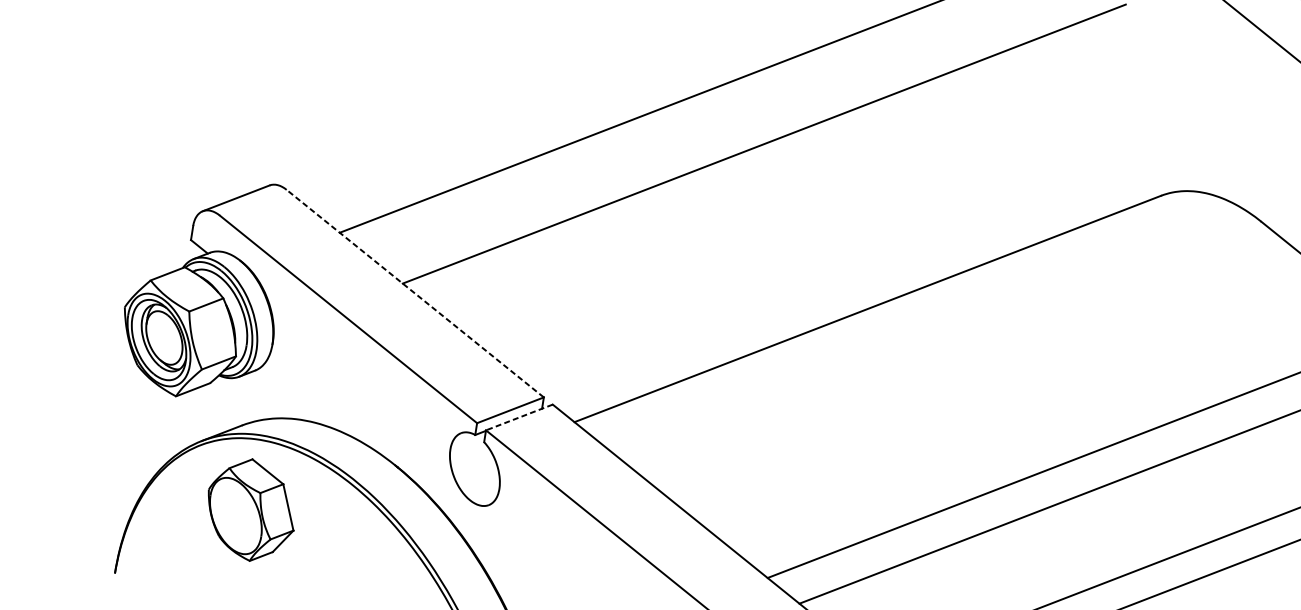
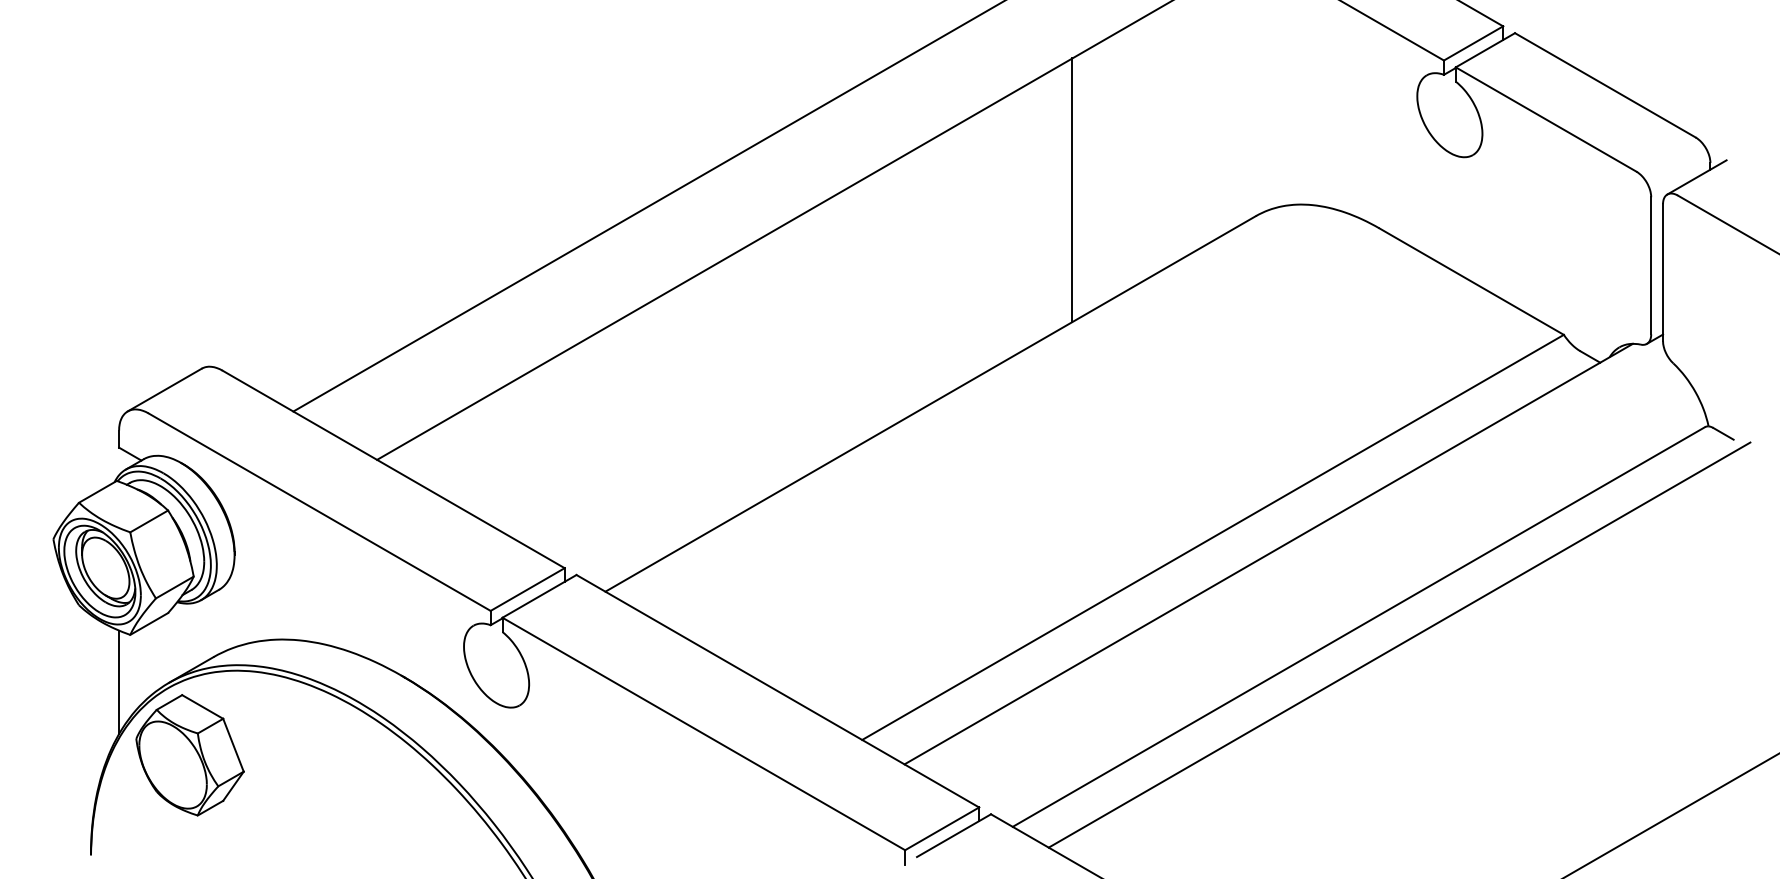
line: (1012, 150) -> (1072, 190), added
line: (415, 293) -> (393, 469), dashed -> solid
line: (519, 417) -> (539, 596), dashed -> solid
line: (160, 434) -> (119, 682), added
part: (250, 510) -> (189, 755), moved

